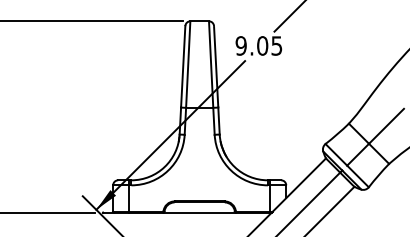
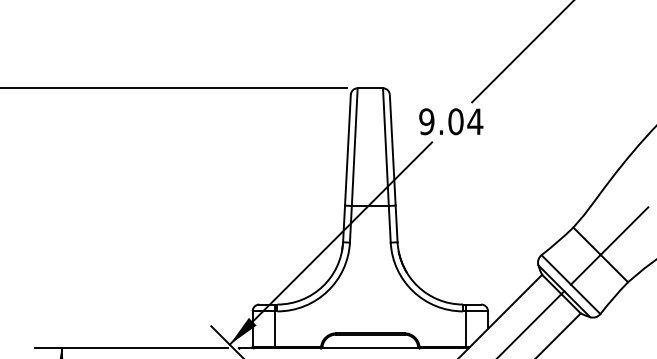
text: (276, 45) -> (475, 121), 9.05 -> 9.04

